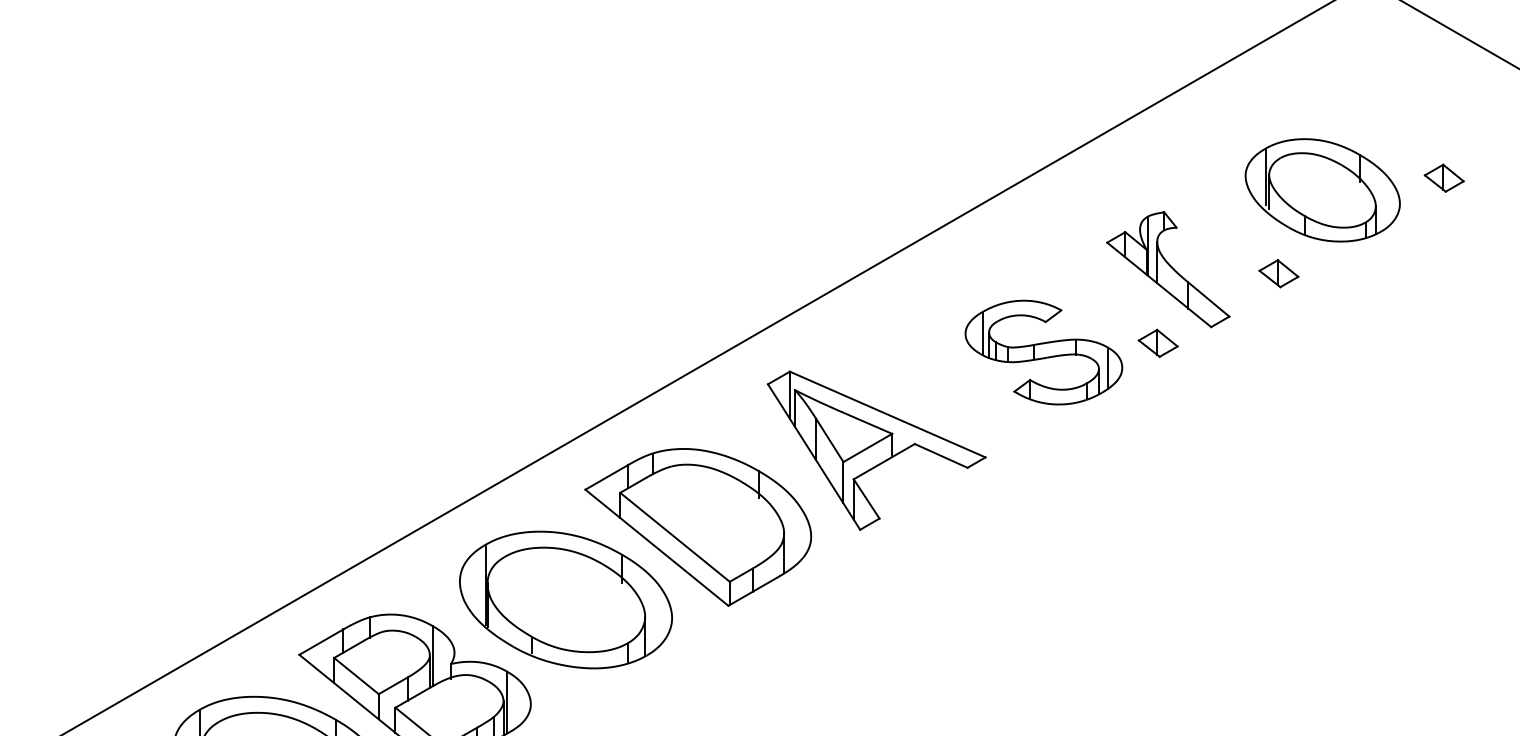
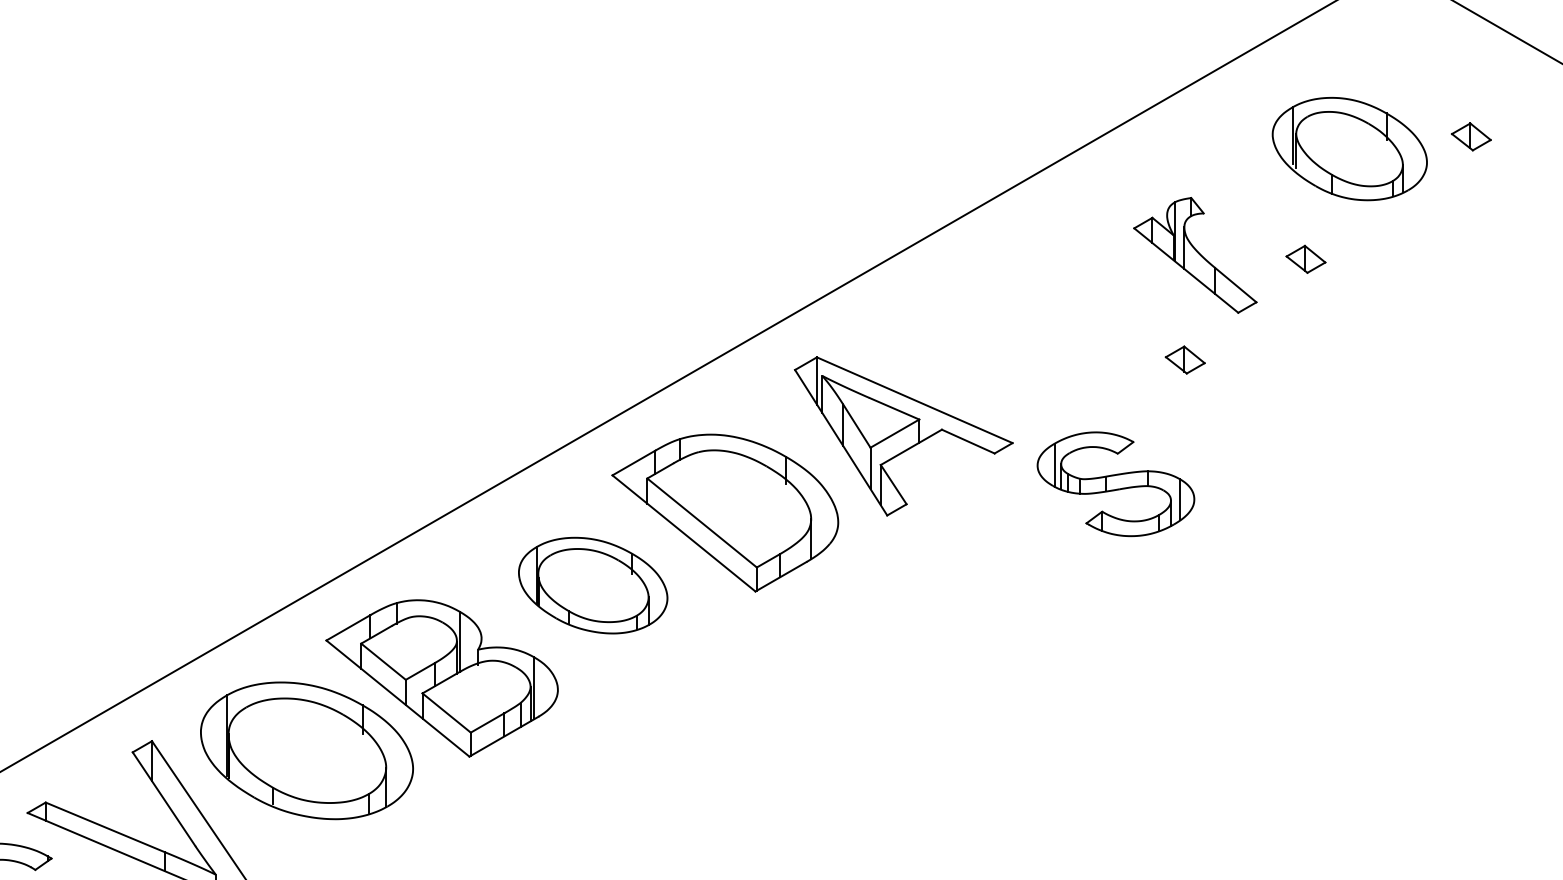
part: (1444, 177) -> (1471, 136), moved
part: (1322, 190) -> (1349, 149), moved
part: (1157, 342) -> (1184, 359), moved
part: (1043, 352) -> (1115, 484), moved
part: (566, 599) -> (593, 585), size x0.7

